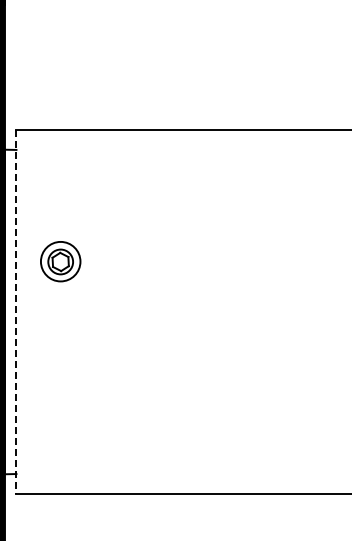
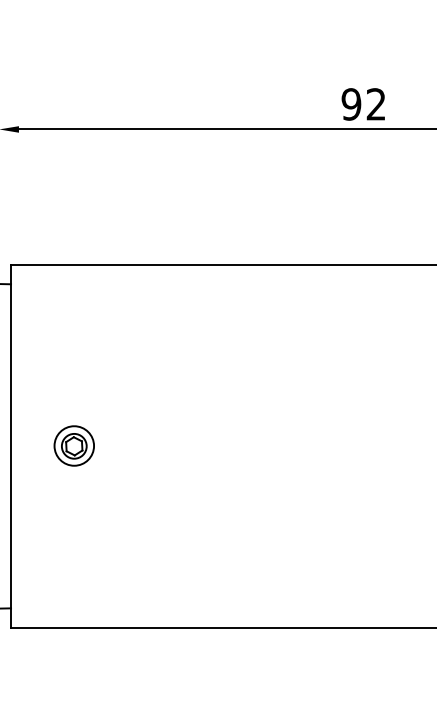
part: (59, 261) -> (73, 445), moved
line: (16, 312) -> (11, 446), dashed -> solid

